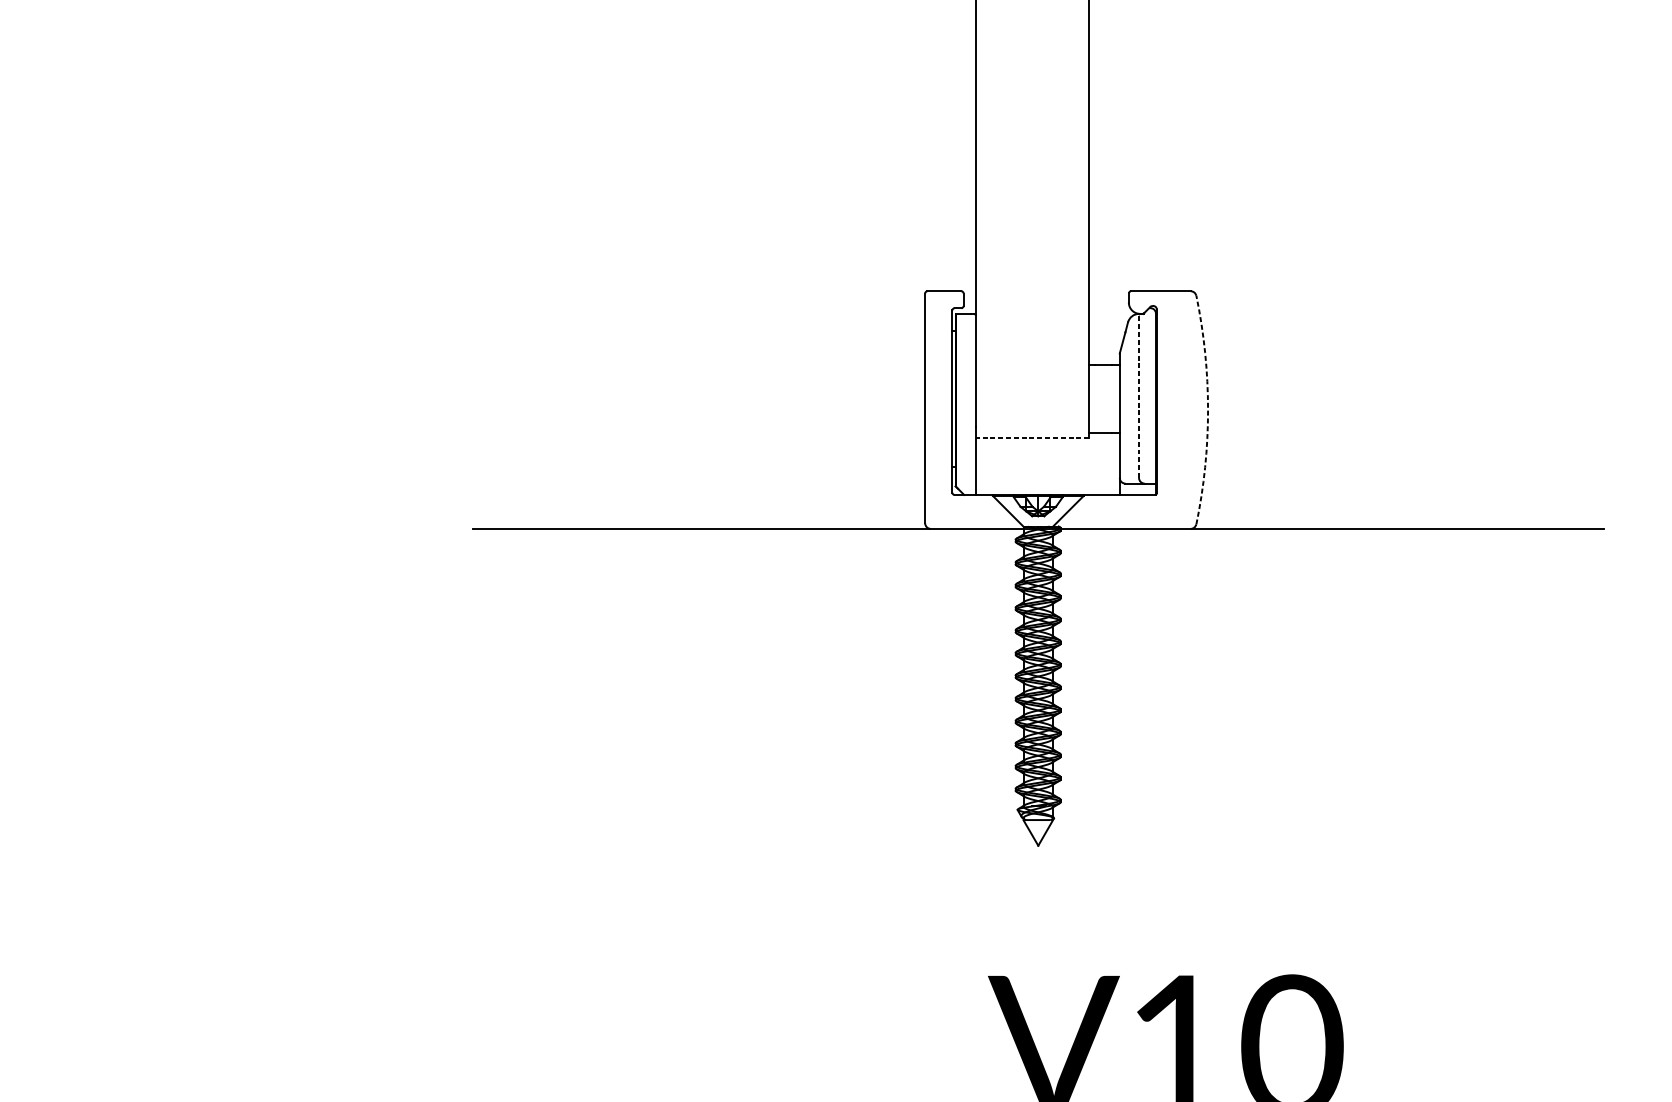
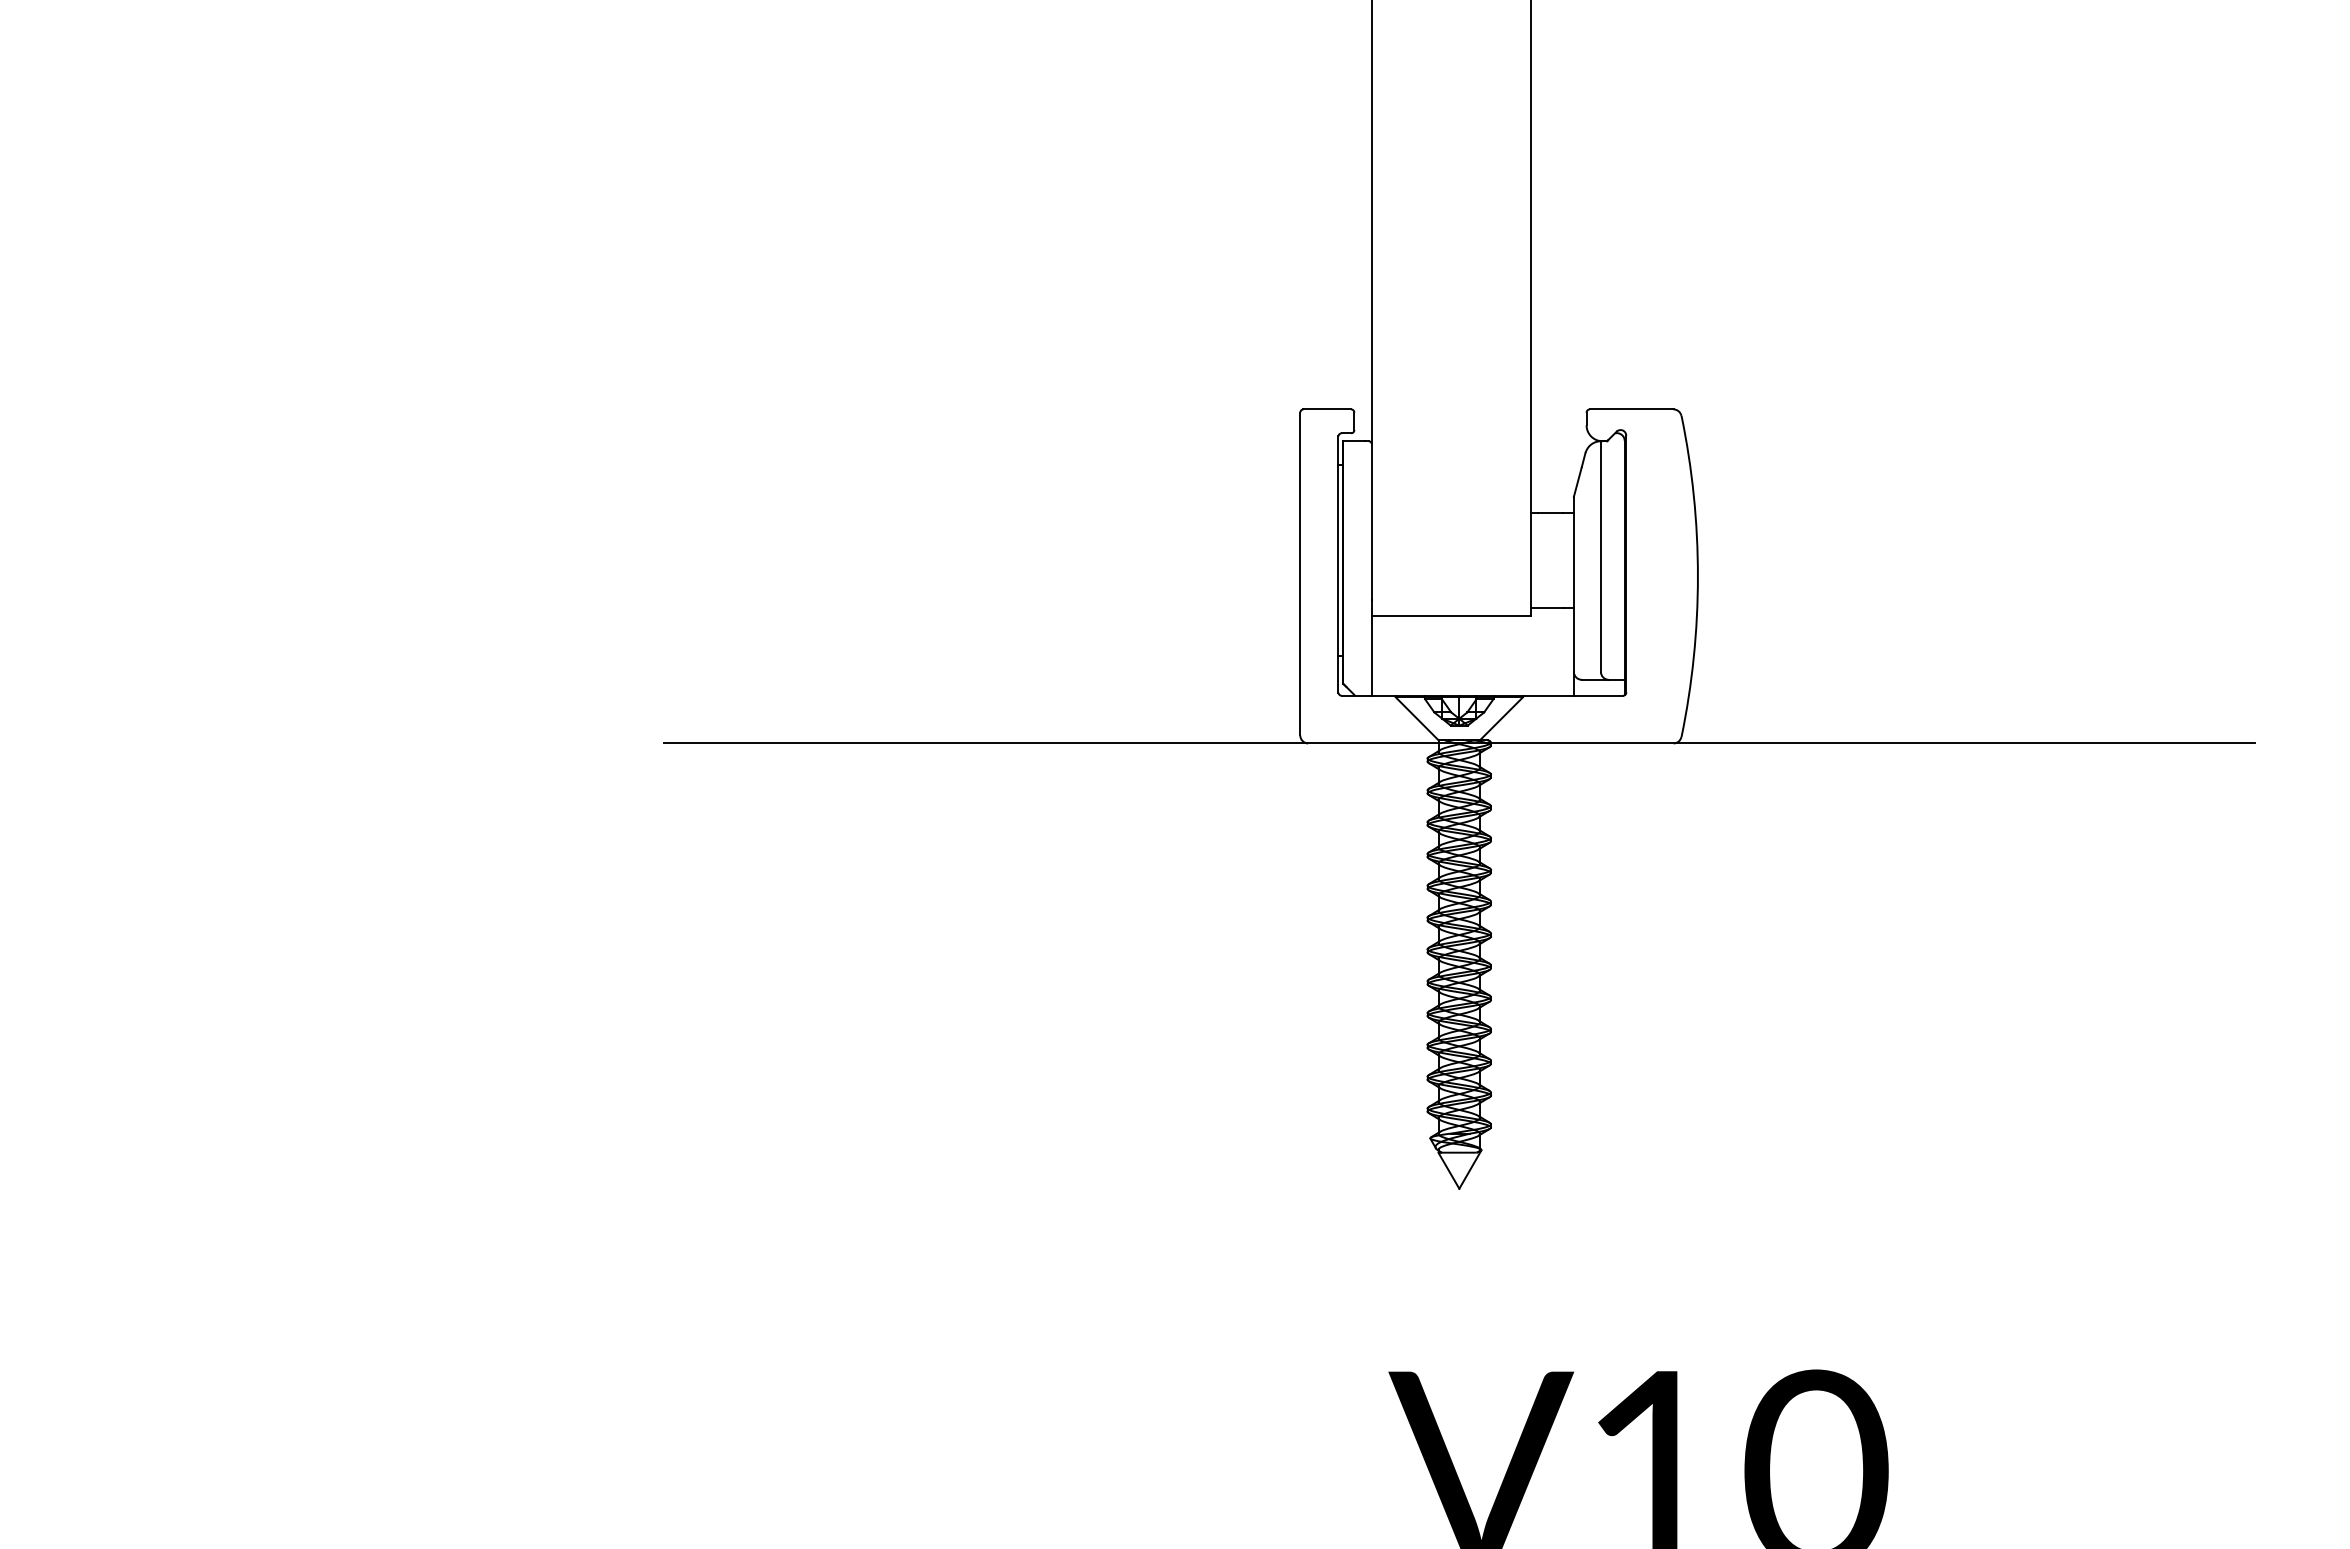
line: (1138, 395) -> (1600, 556), dashed -> solid
arc: (1207, 410) -> (1697, 576), dashed -> solid
line: (1032, 438) -> (1451, 616), dashed -> solid

